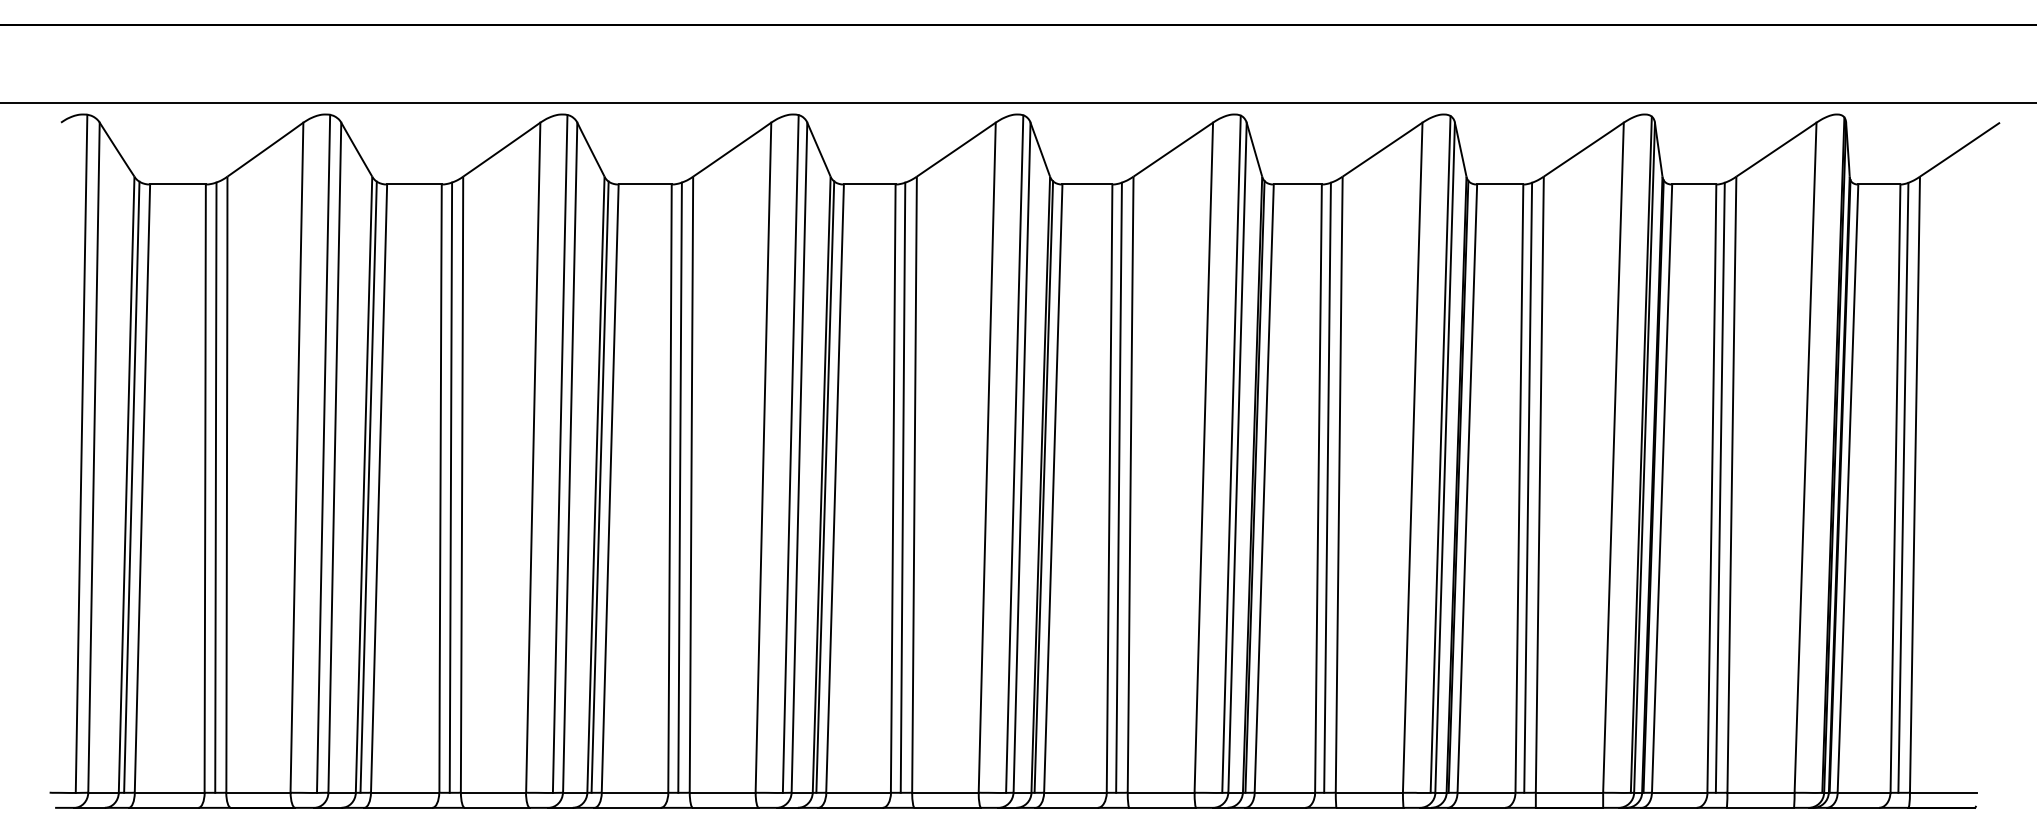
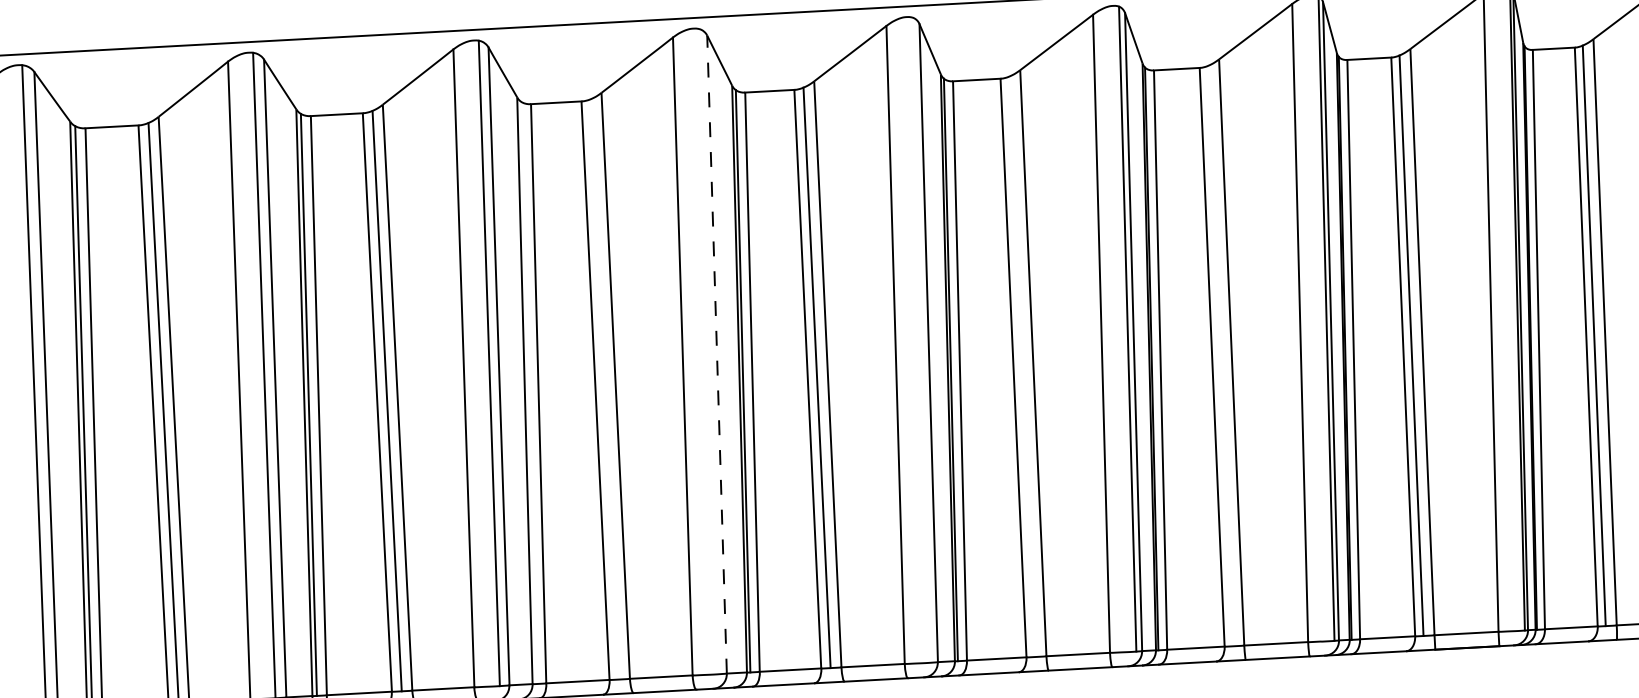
line: (790, 453) -> (708, 351), removed
line: (1014, 453) -> (921, 339), removed
line: (799, 457) -> (717, 354), solid -> dashed
line: (599, 486) -> (528, 392), removed
line: (679, 487) -> (604, 389), removed
line: (1118, 487) -> (1021, 366), removed
line: (1327, 487) -> (1220, 355), removed

